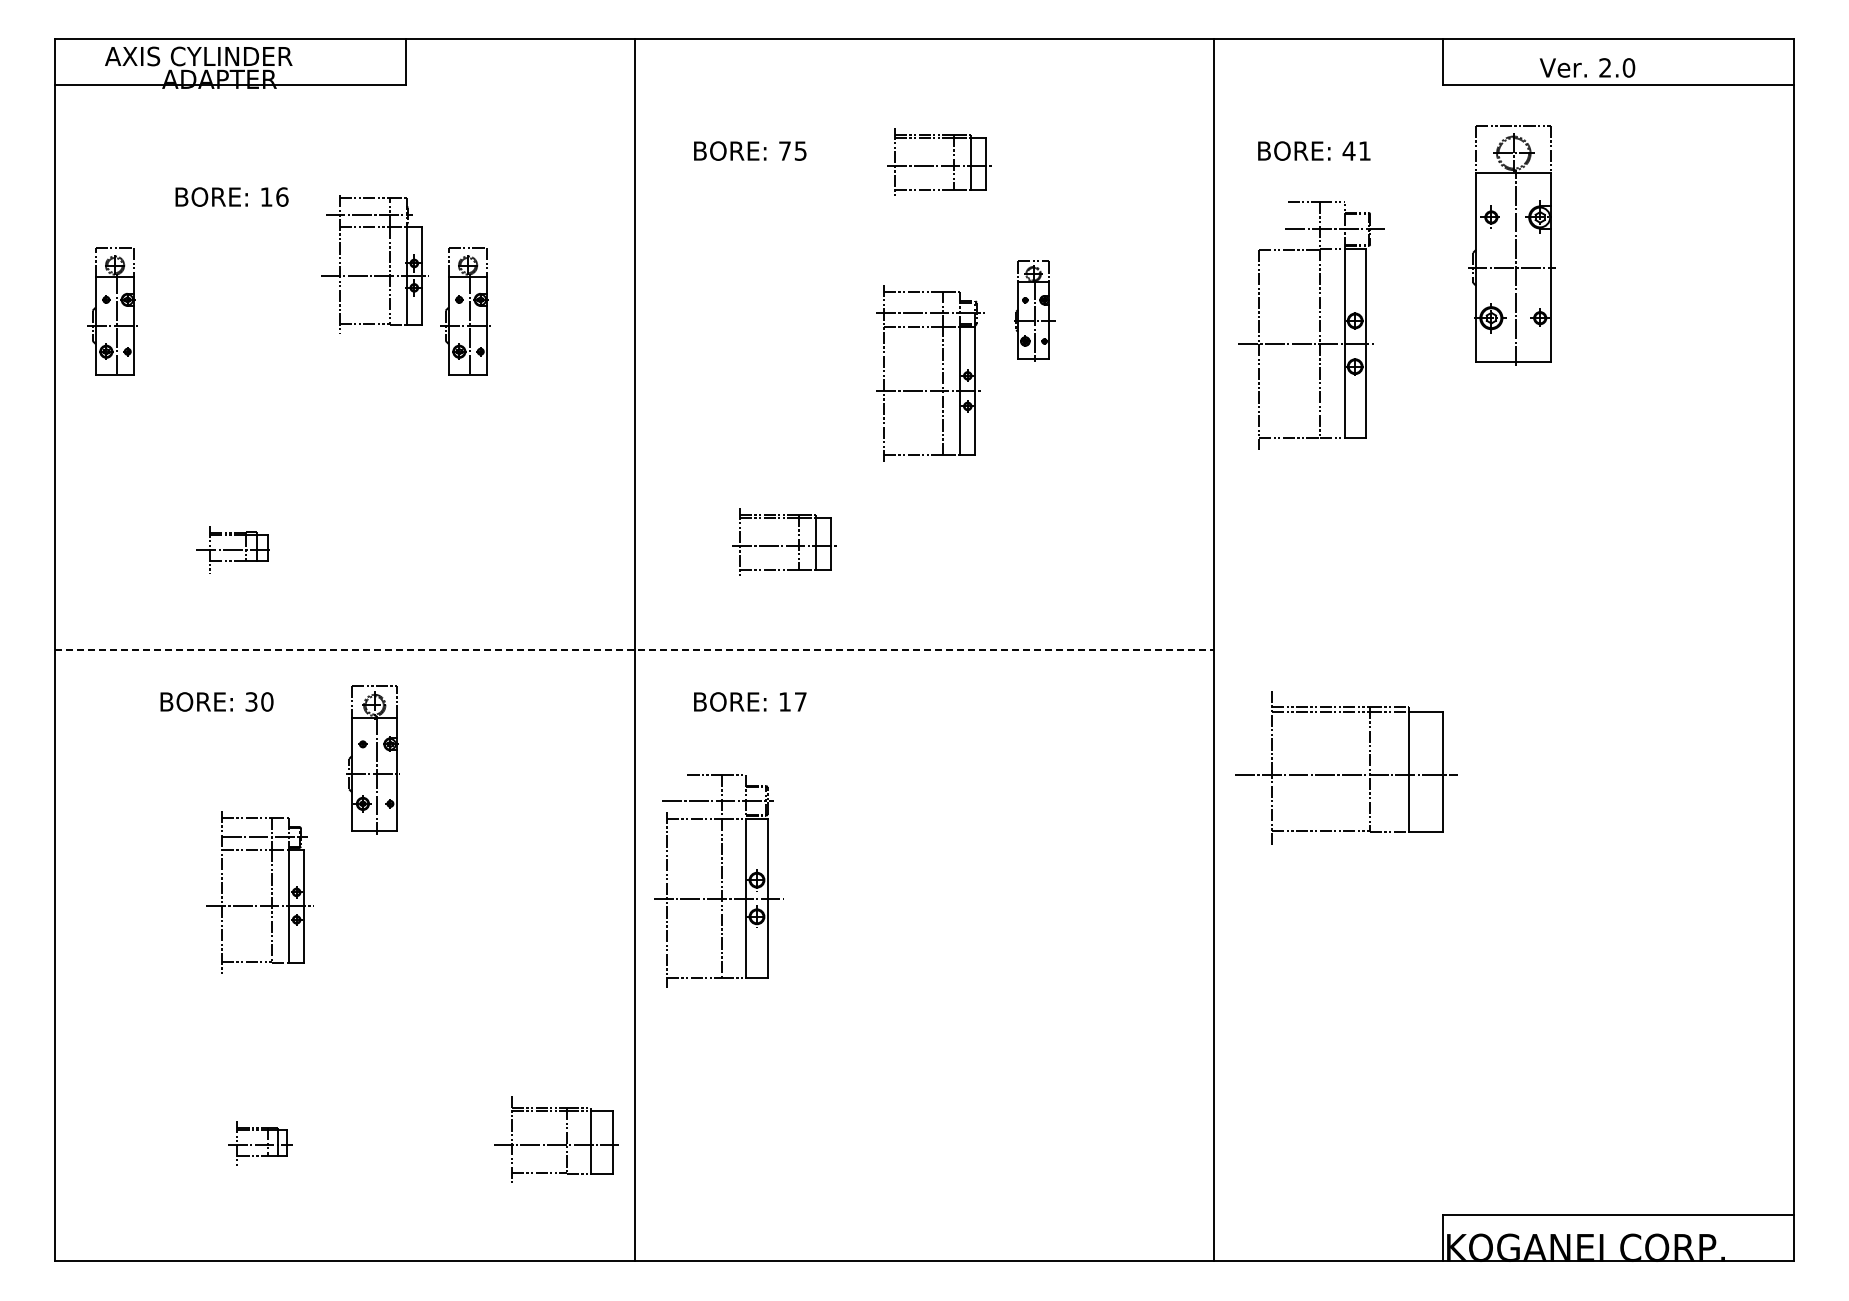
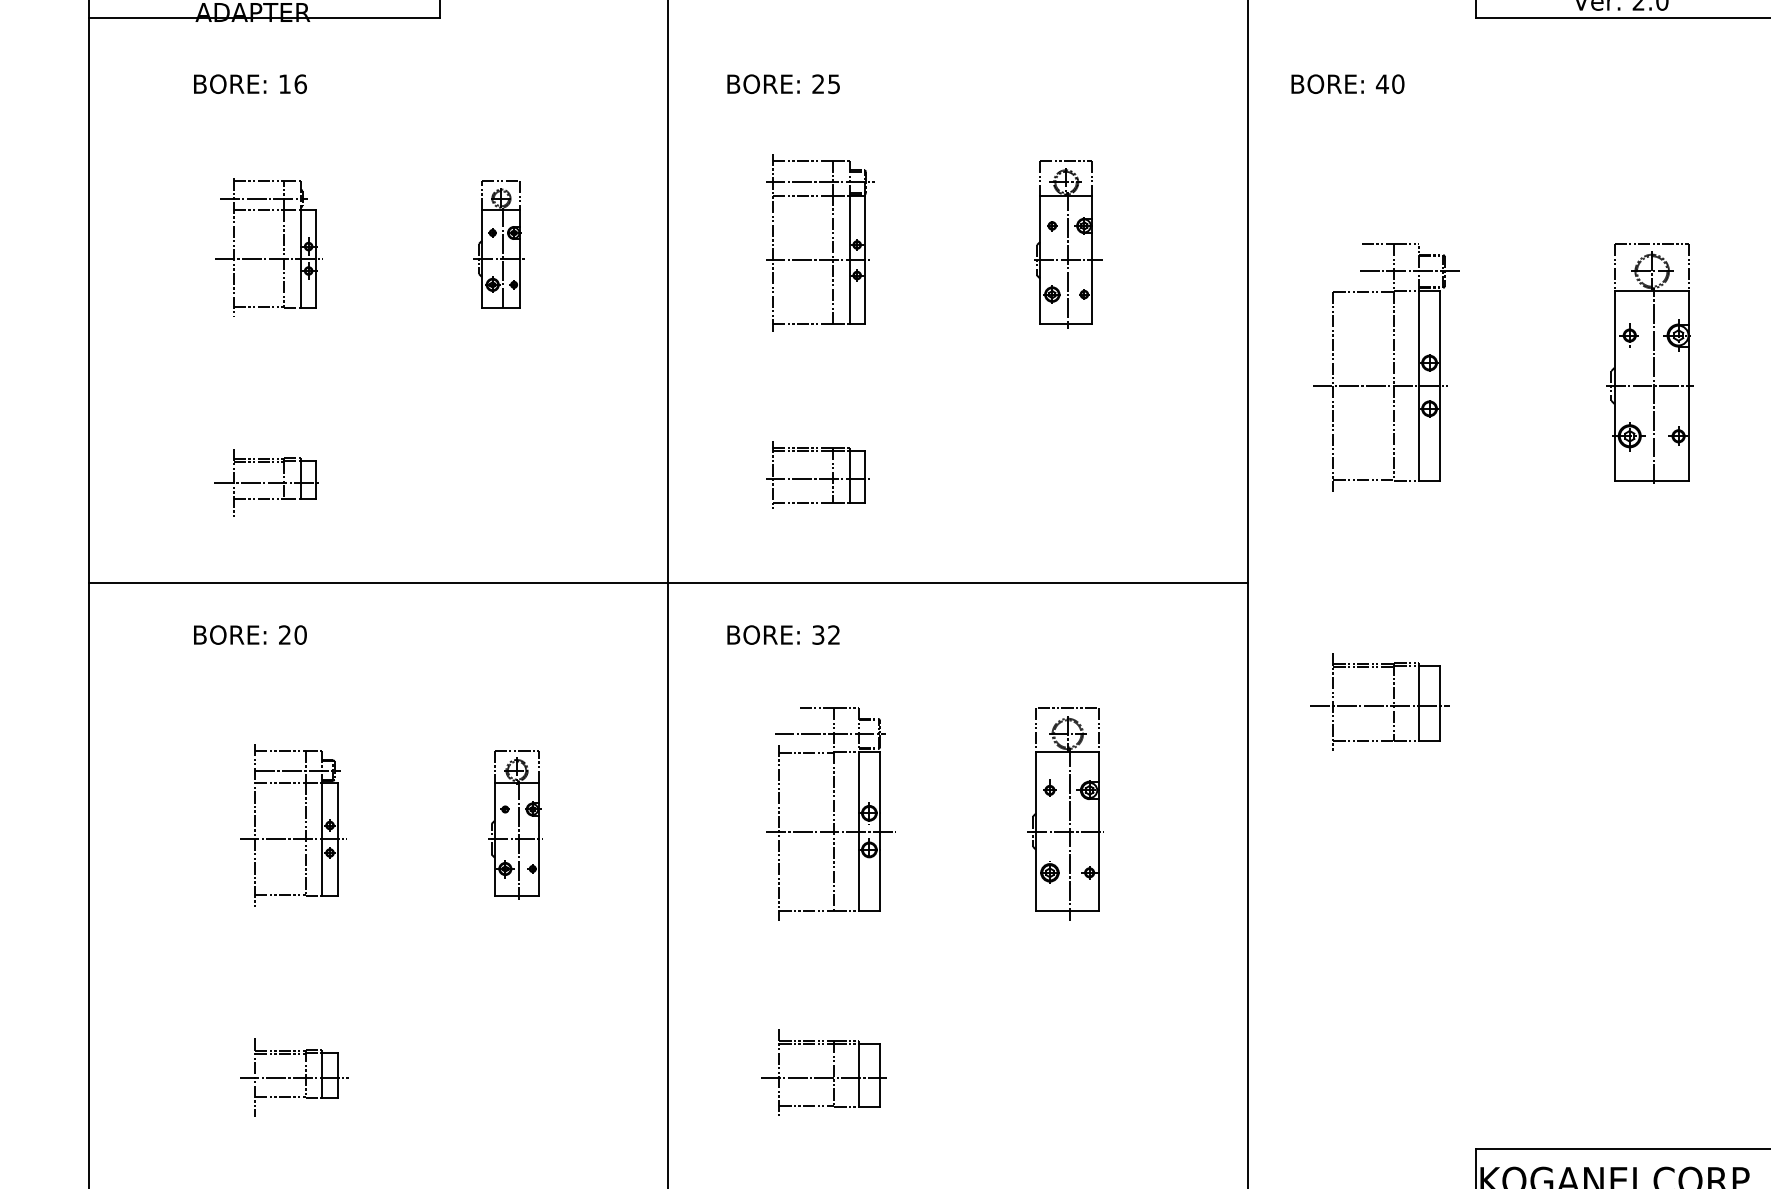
text: (784, 150) -> (817, 83), 75 -> 25
text: (1364, 150) -> (1397, 83), 41 -> 40
part: (939, 161) -> (972, 94), removed
text: (231, 196) -> (249, 83), moved
part: (1511, 245) -> (1649, 363), moved
part: (374, 275) -> (268, 258), moved
part: (112, 311) -> (145, 244), removed
part: (1034, 311) -> (1067, 244), size x1.67
part: (1319, 325) -> (1393, 367), moved
part: (942, 373) -> (831, 242), moved
part: (232, 549) -> (265, 482), size x1.43
line: (635, 650) -> (668, 583), dashed -> solid
text: (251, 701) -> (284, 634), 30 -> 20
text: (792, 701) -> (825, 634), 17 -> 32
part: (372, 759) -> (514, 824), moved
part: (1346, 768) -> (1379, 701), size x0.62
part: (718, 880) -> (830, 813), moved
part: (1032, 880) -> (1065, 813), added
part: (556, 1139) -> (823, 1072), moved
part: (260, 1144) -> (293, 1077), size x1.67

